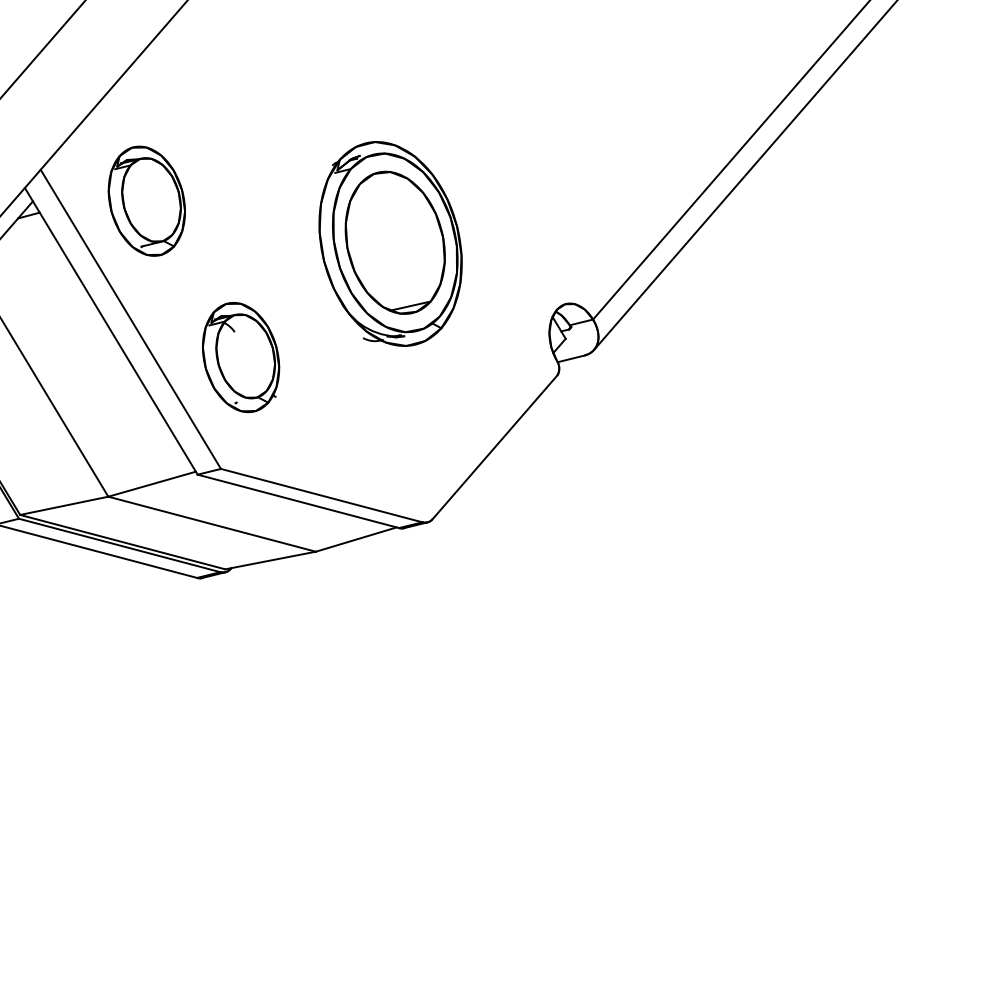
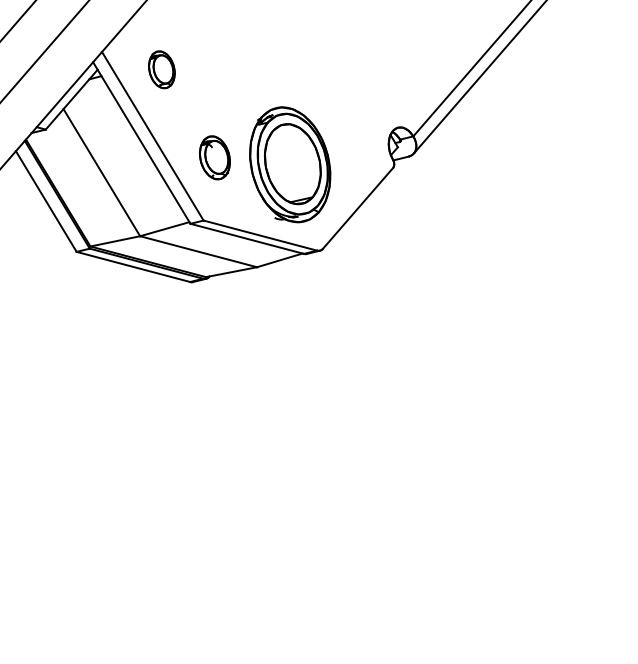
part: (146, 200) -> (161, 69), size x0.6
part: (391, 243) -> (290, 164), moved
part: (240, 357) -> (214, 157), size x0.7

